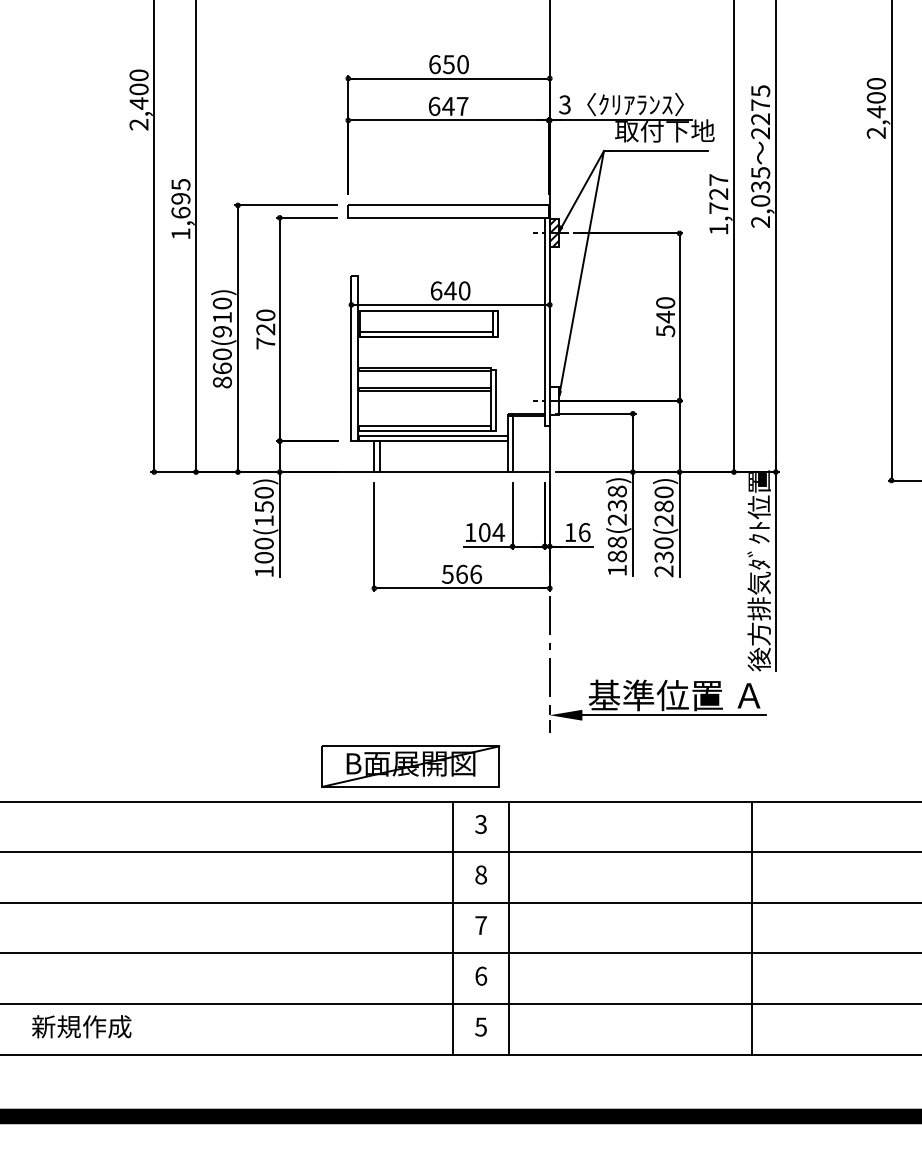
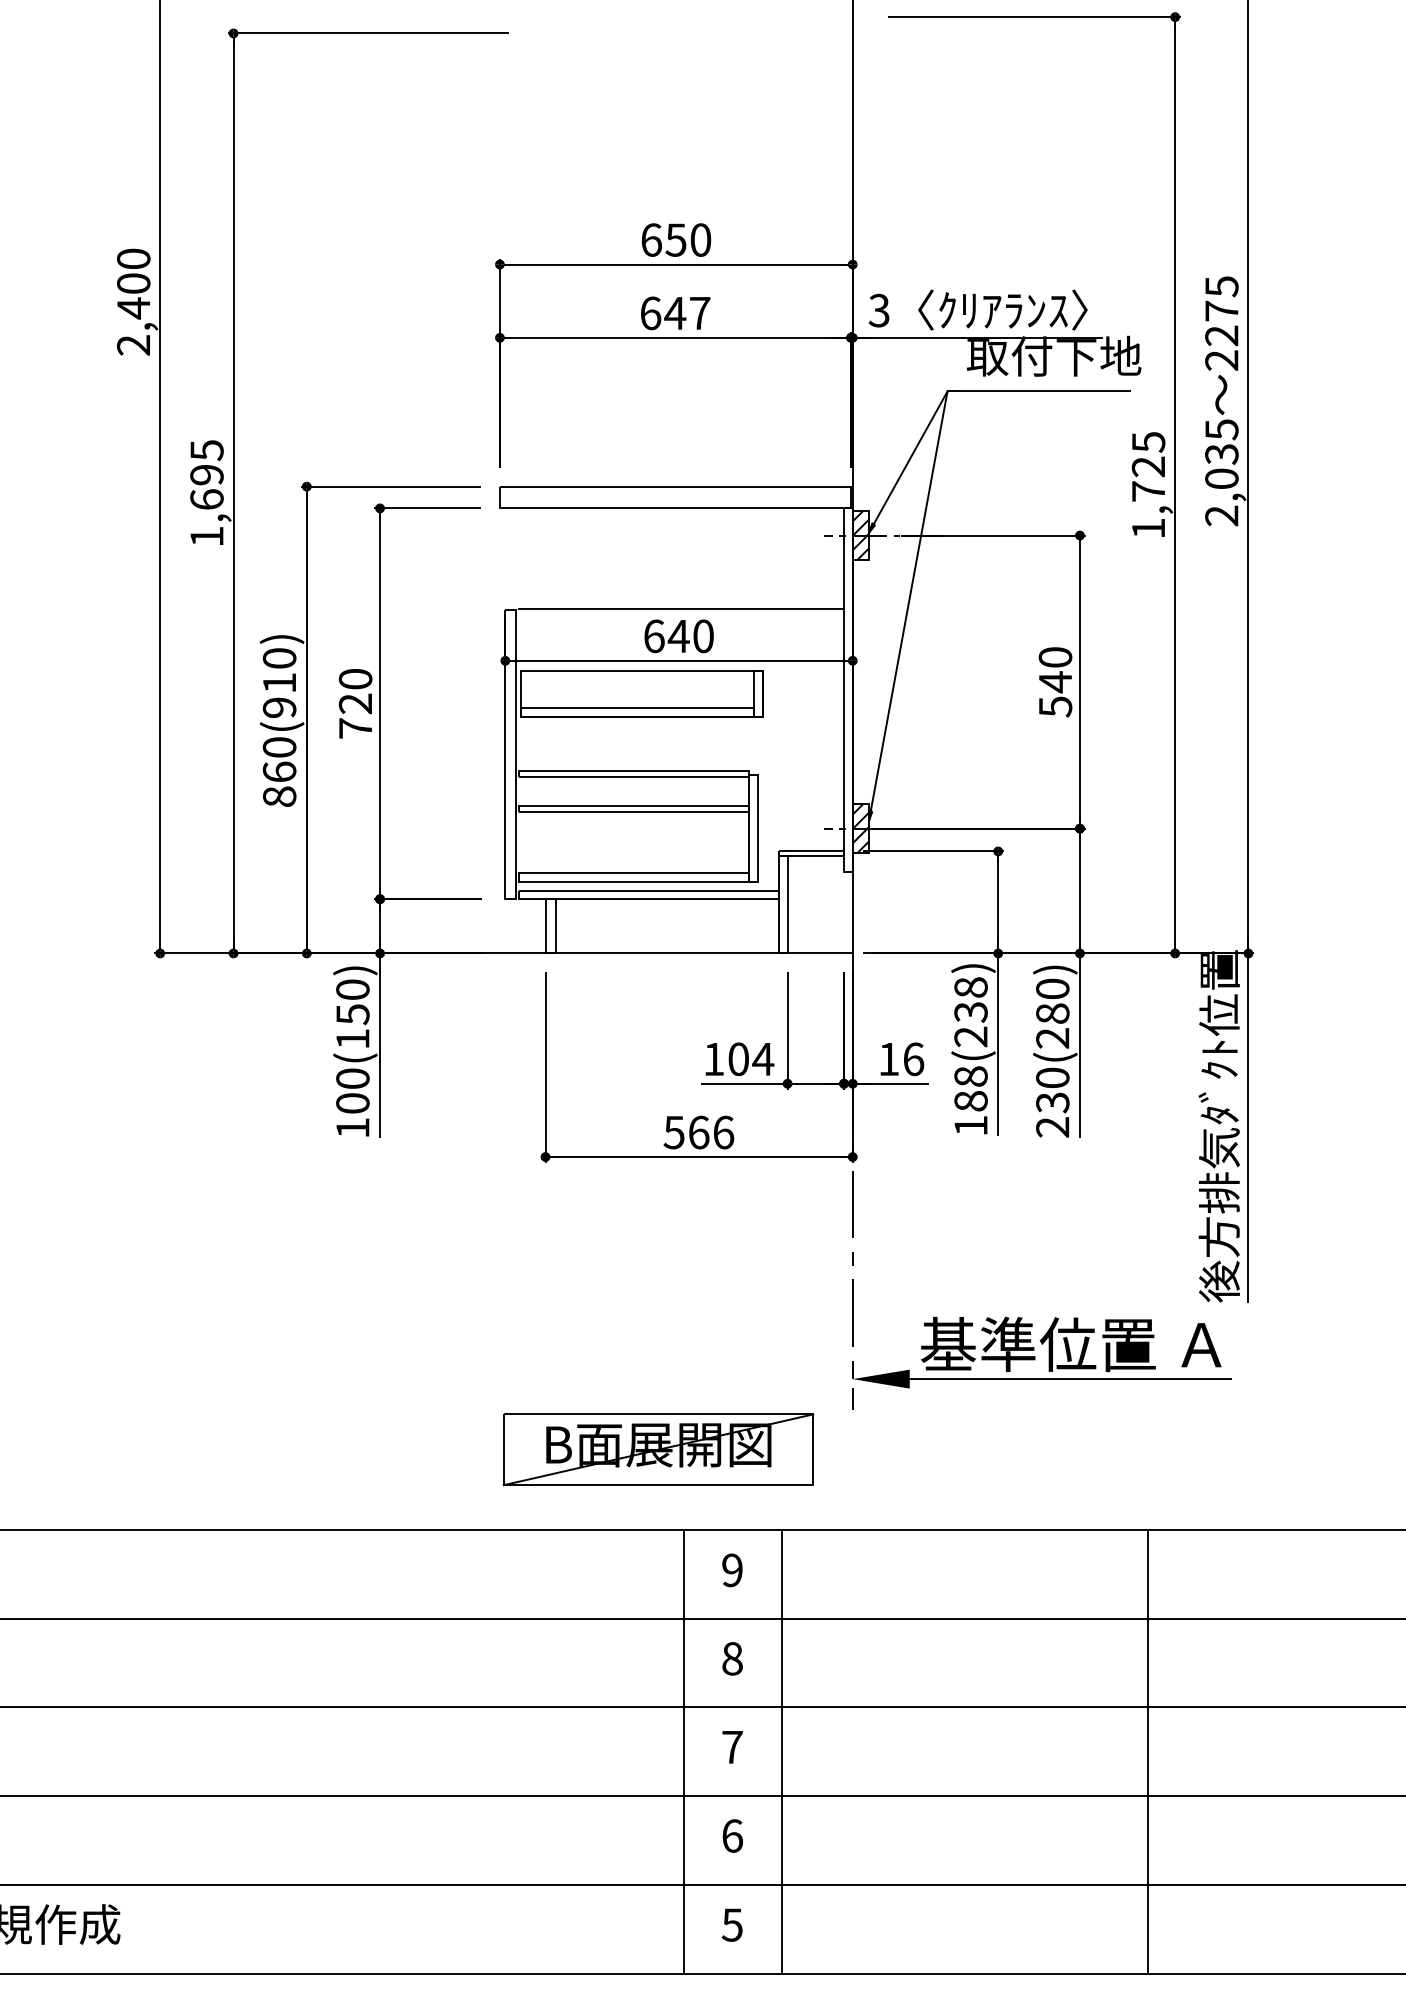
text: (718, 179) -> (1148, 441), 1,727 -> 1,725
line: (451, 275) -> (680, 609), added
hatch: (554, 400) -> (860, 828), added
part: (410, 766) -> (657, 1449), moved
text: (480, 824) -> (731, 1570), 3 -> 9
line: (752, 927) -> (1148, 1750), moved

